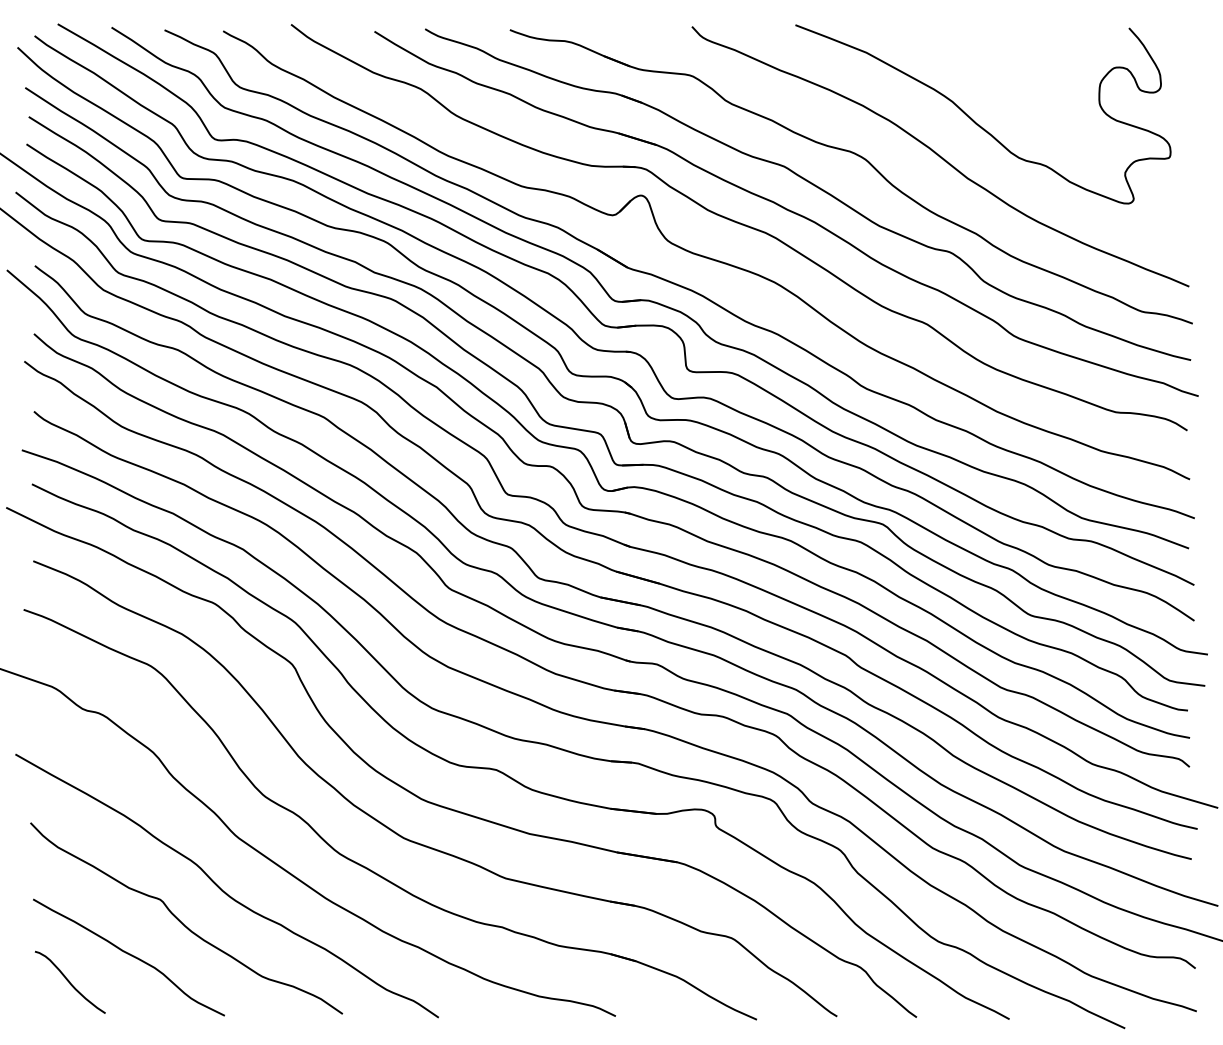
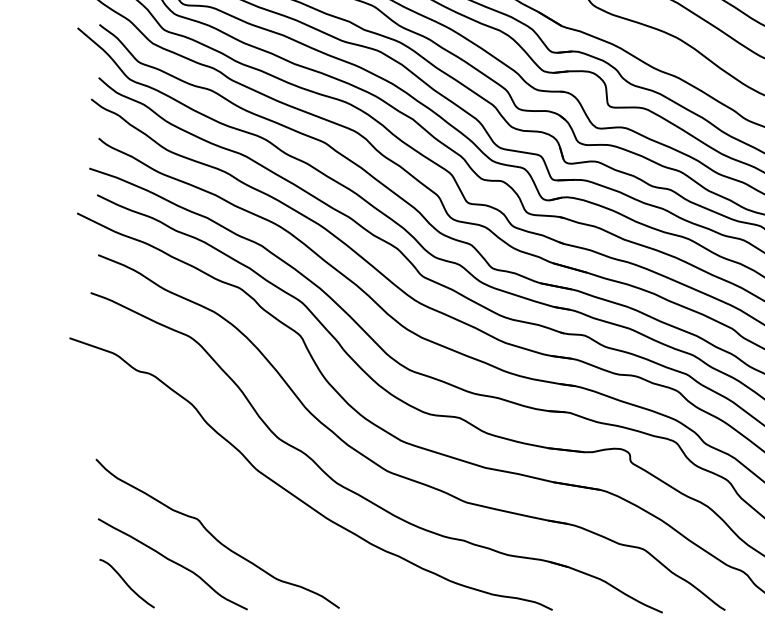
curve: (222, 889) -> (245, 511), removed

